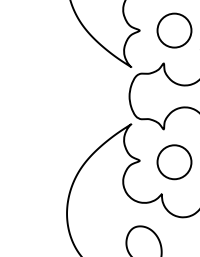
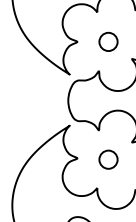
circle: (174, 30) -> (108, 41), size x0.6
circle: (174, 162) -> (108, 159), size x0.6

